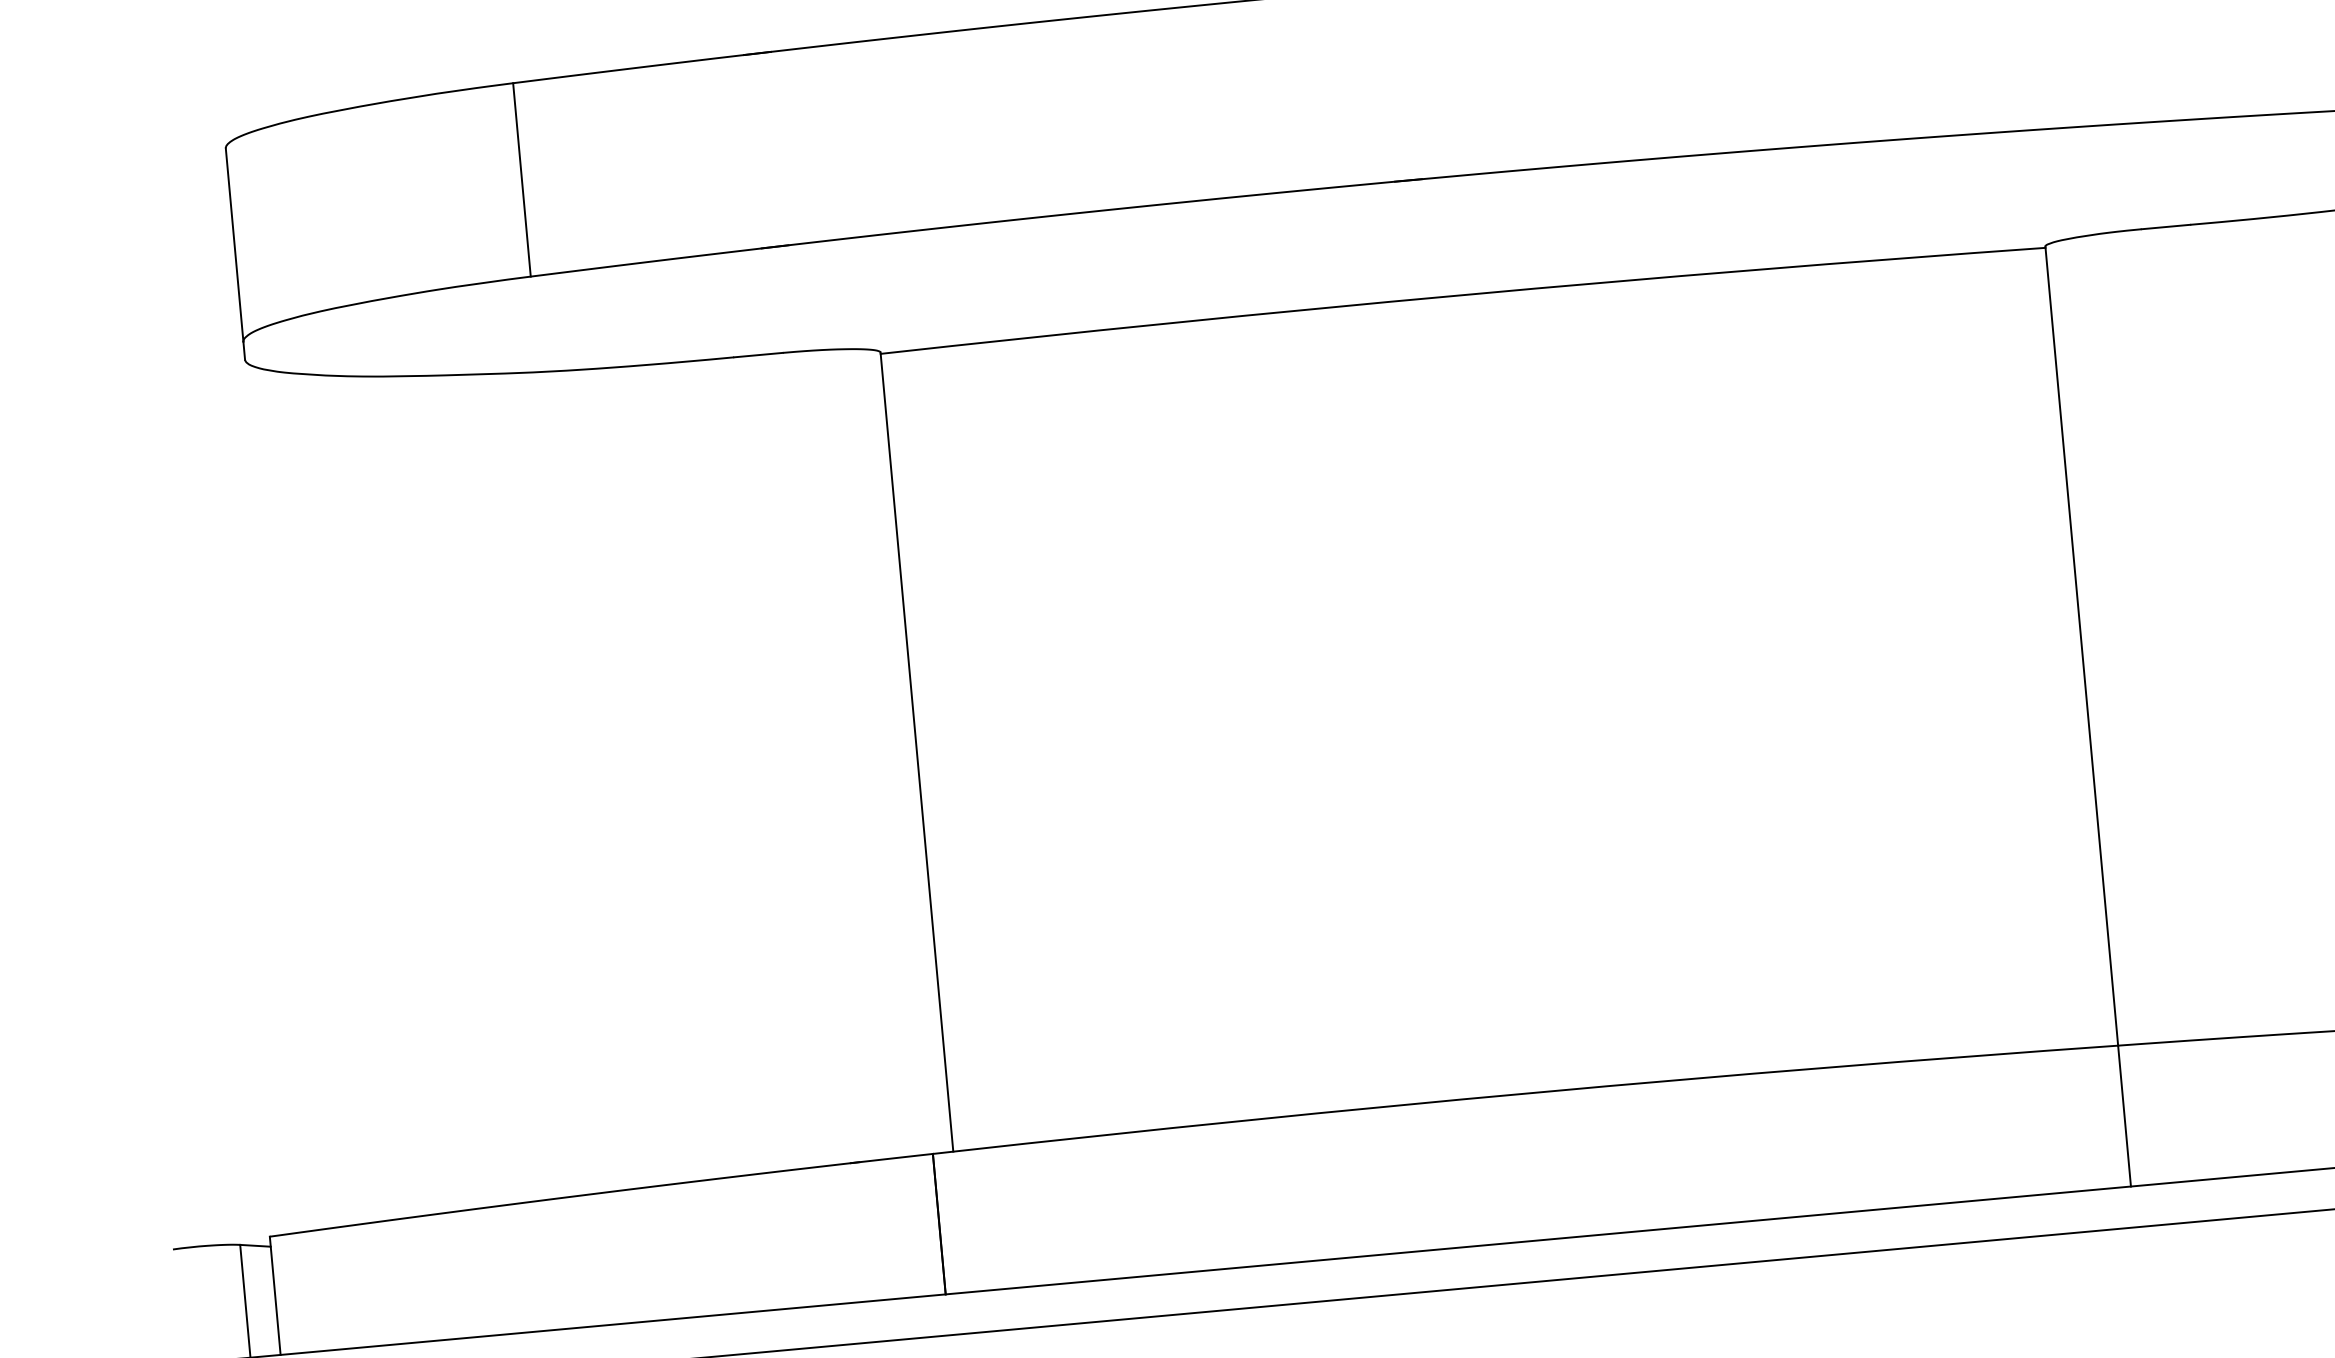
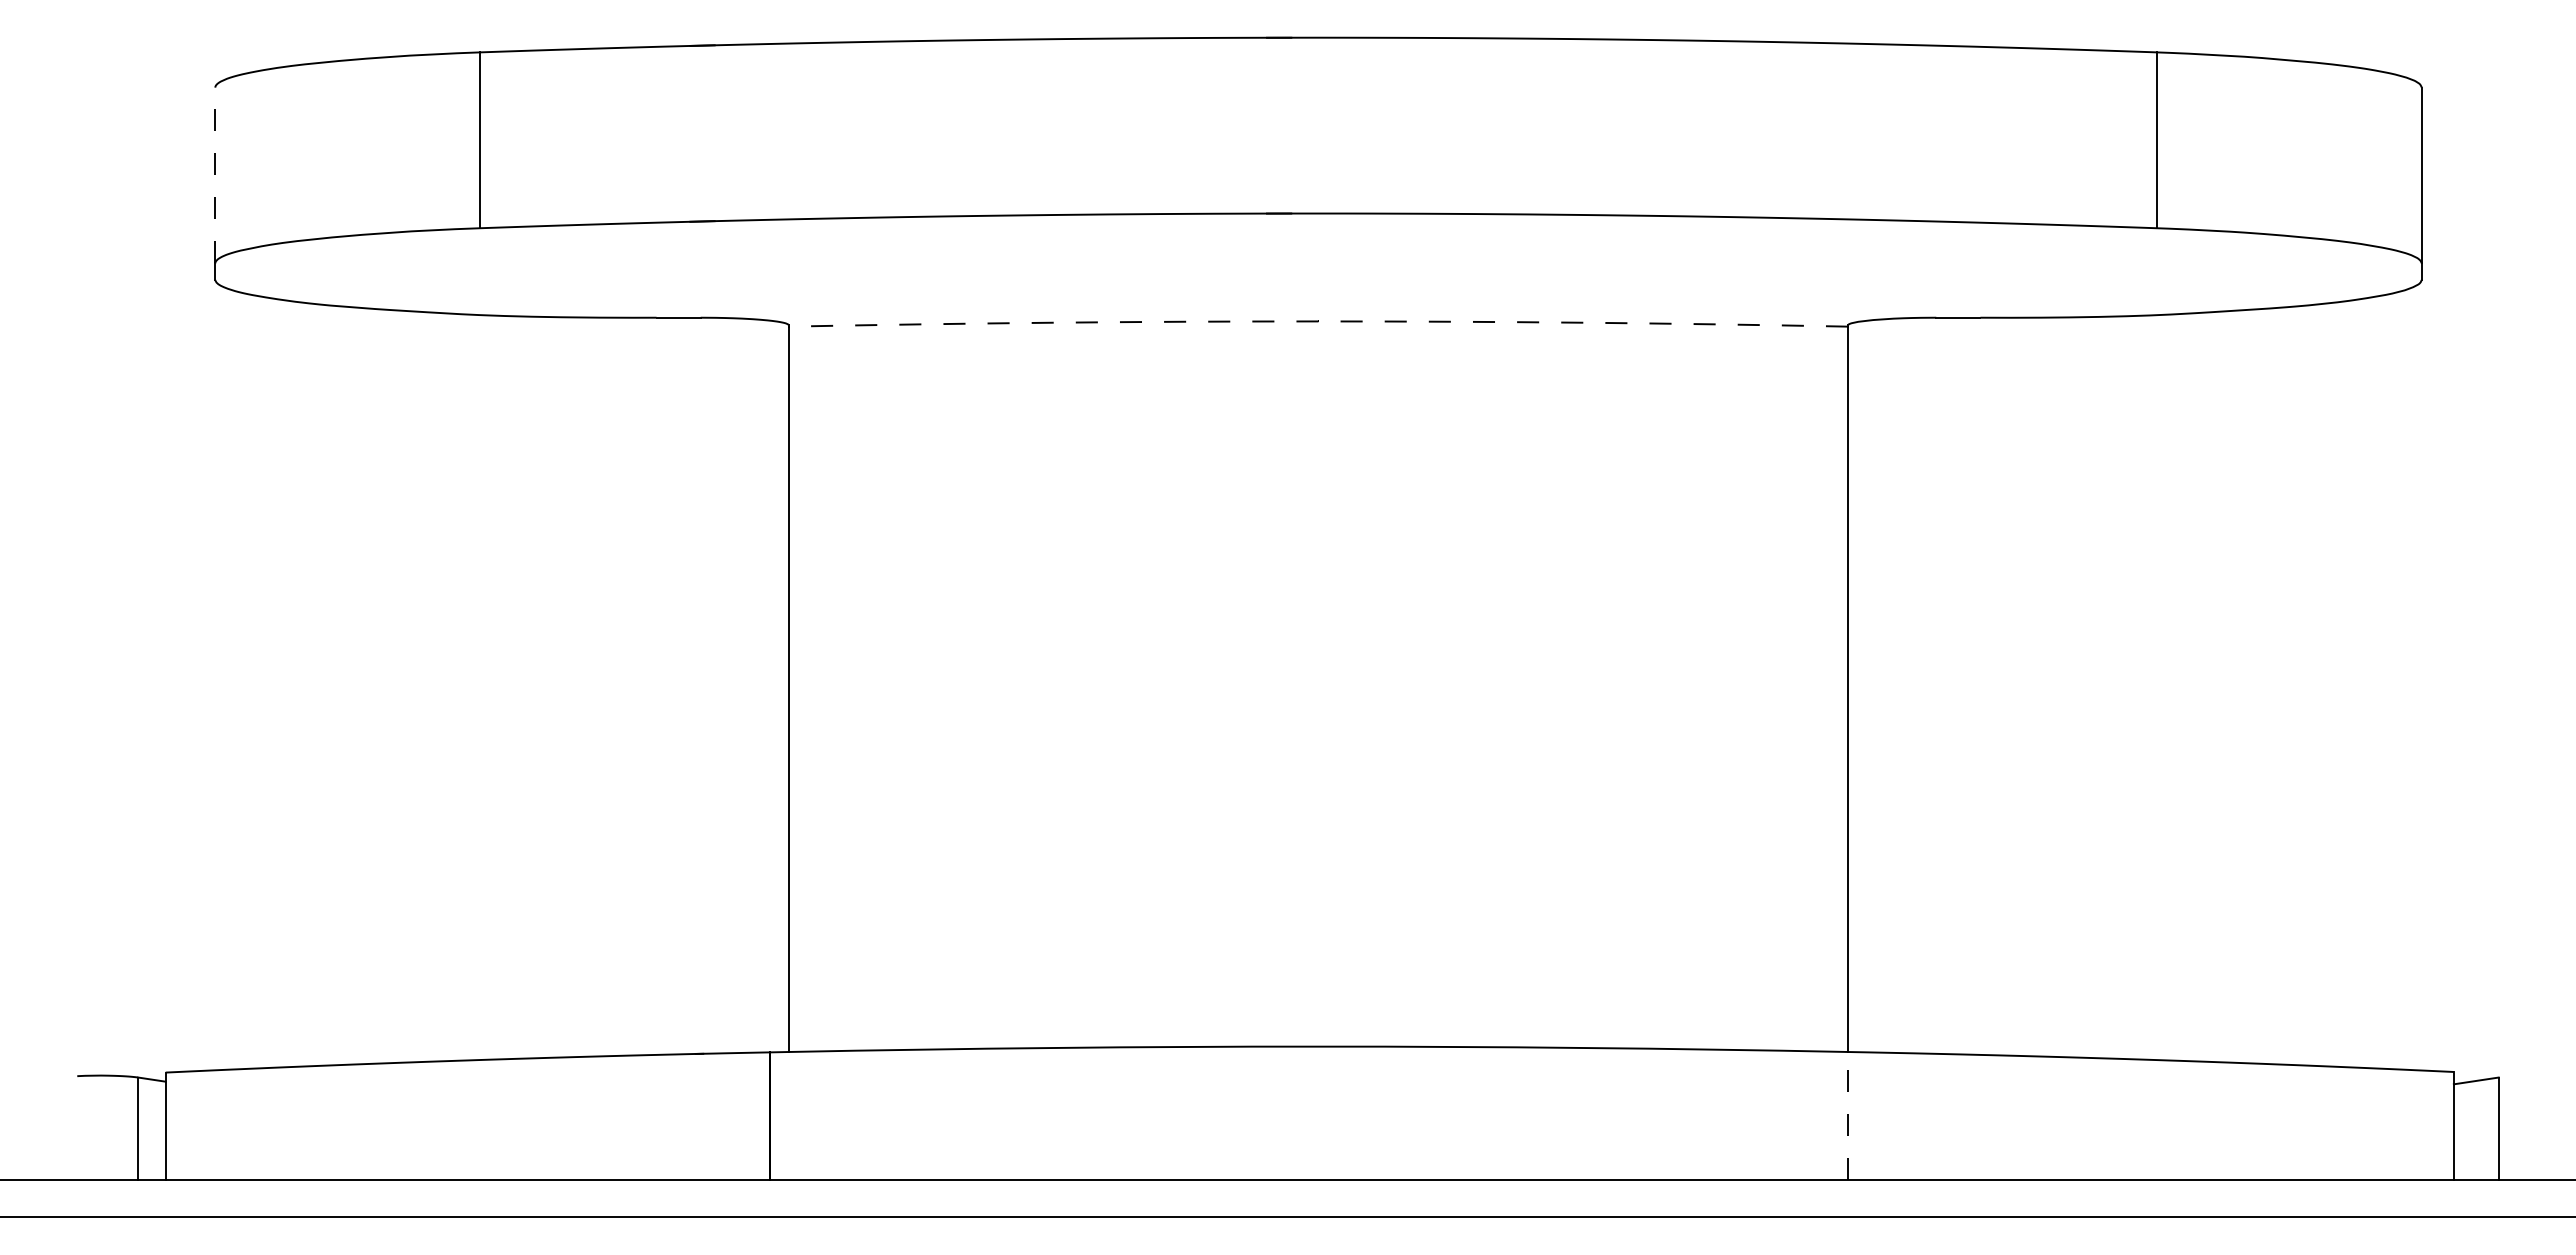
line: (234, 245) -> (215, 175), solid -> dashed
line: (1462, 295) -> (1318, 321), solid -> dashed
line: (2125, 1115) -> (1848, 1115), solid -> dashed

